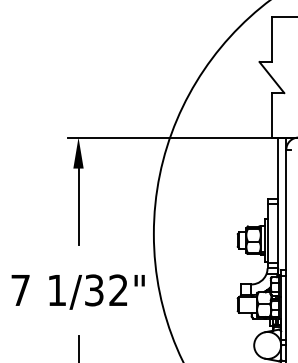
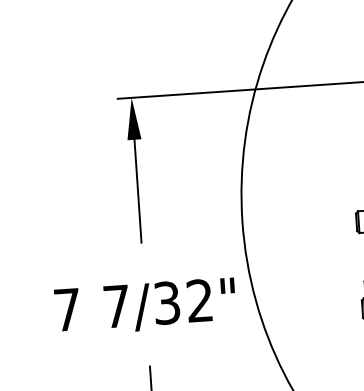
text: (57, 290) -> (117, 306), 1/32" -> 7/32"

